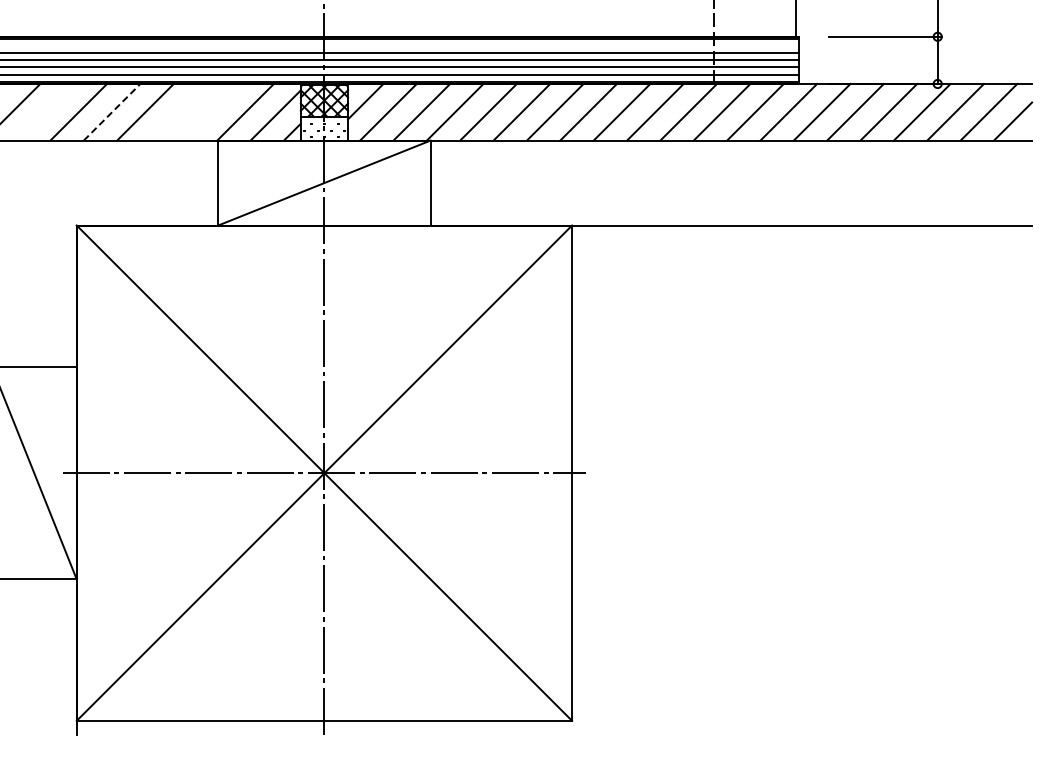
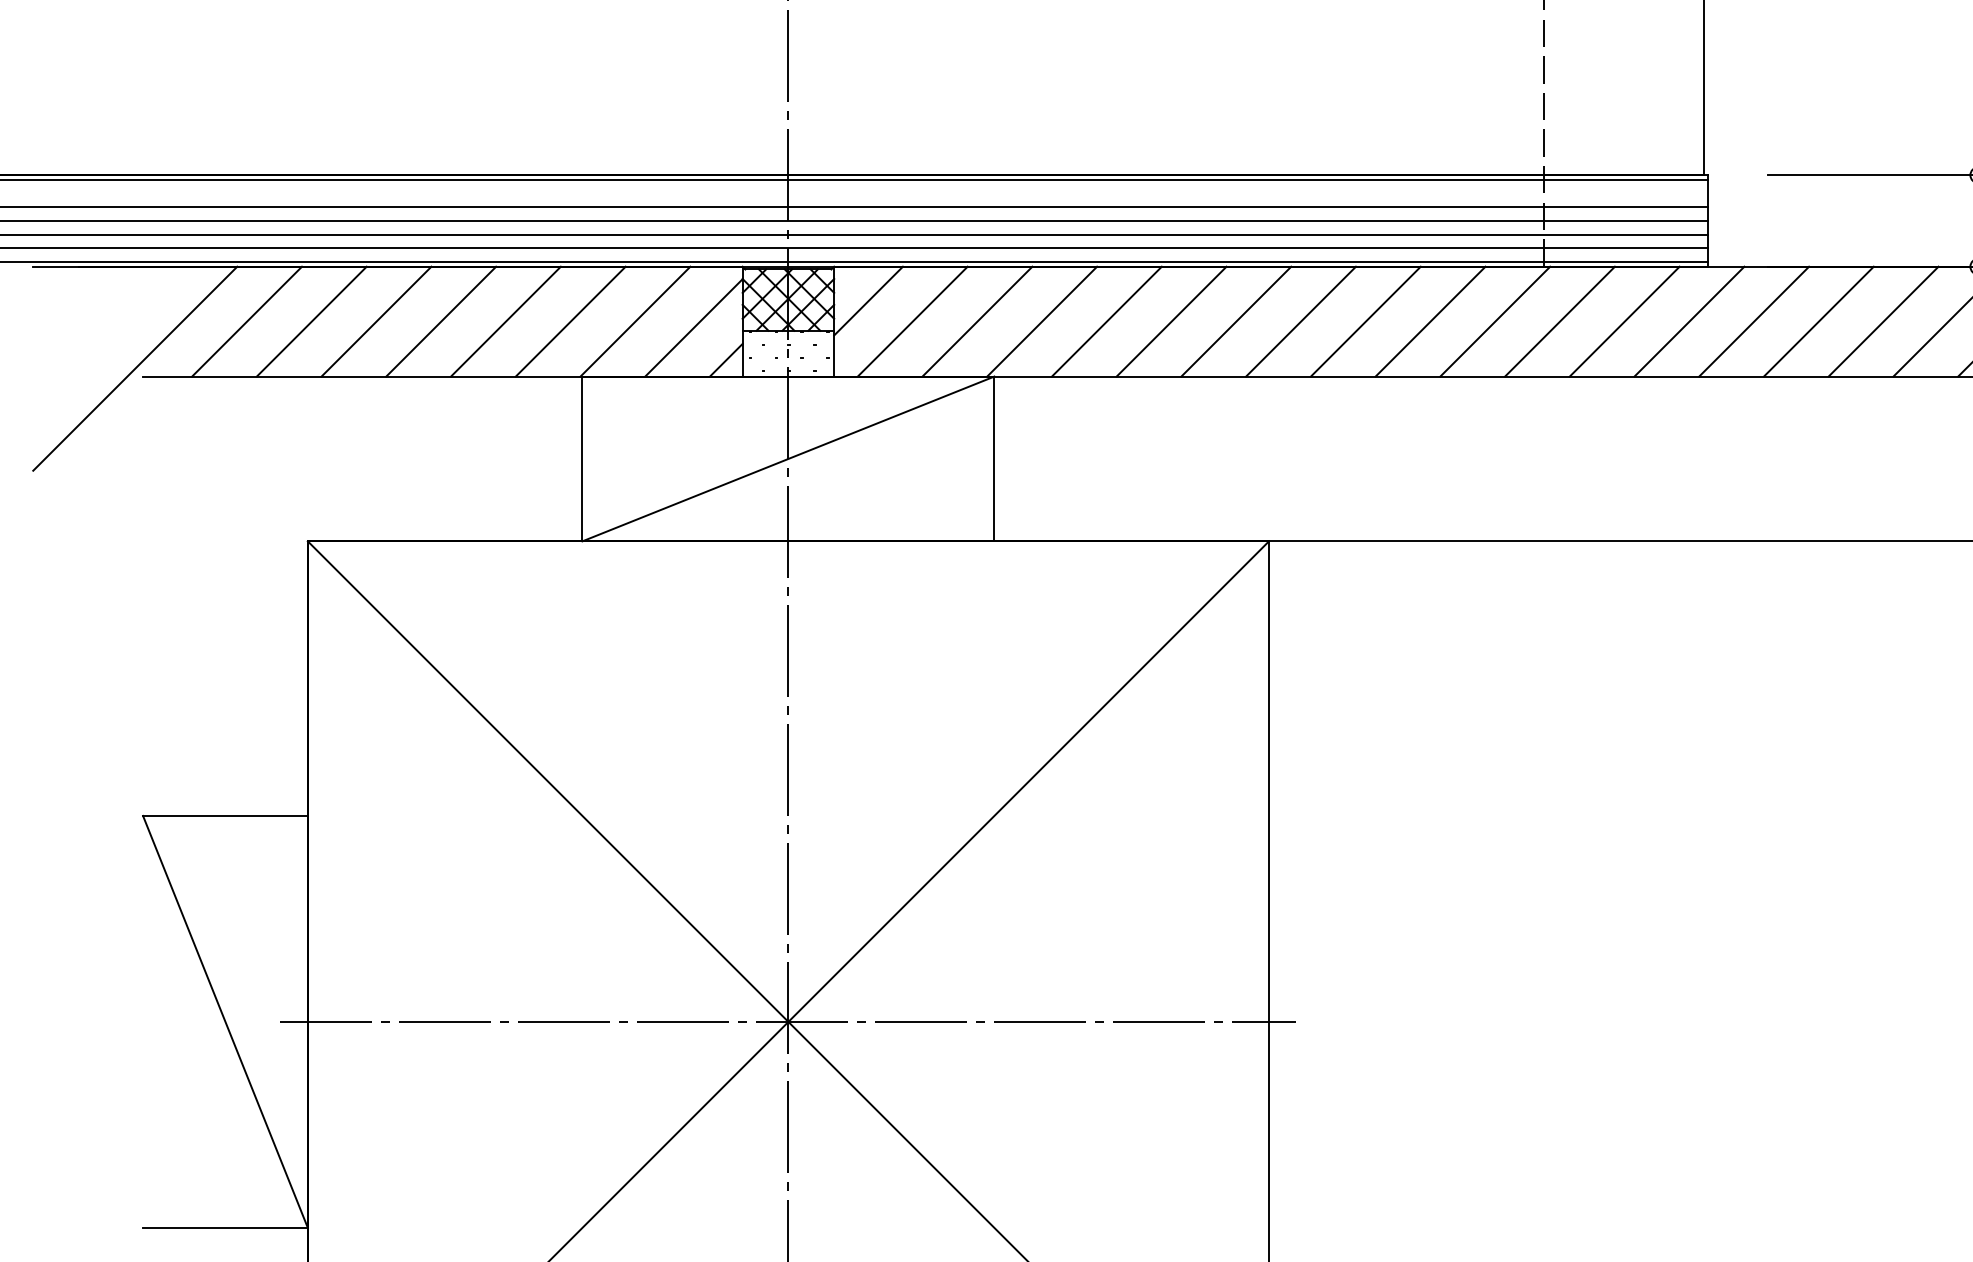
line: (45, 111) -> (247, 320), added
line: (112, 111) -> (377, 320), dashed -> solid
line: (178, 111) -> (505, 320), added
line: (211, 111) -> (569, 320), added

